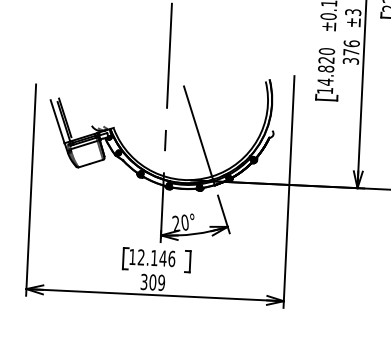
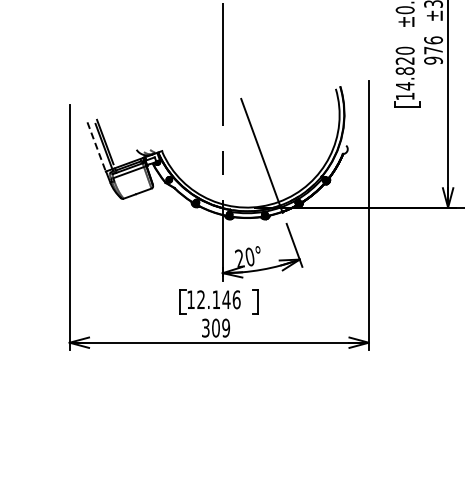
text: (350, 61) -> (433, 60), 376 -> 976
line: (57, 122) -> (96, 147), solid -> dashed

